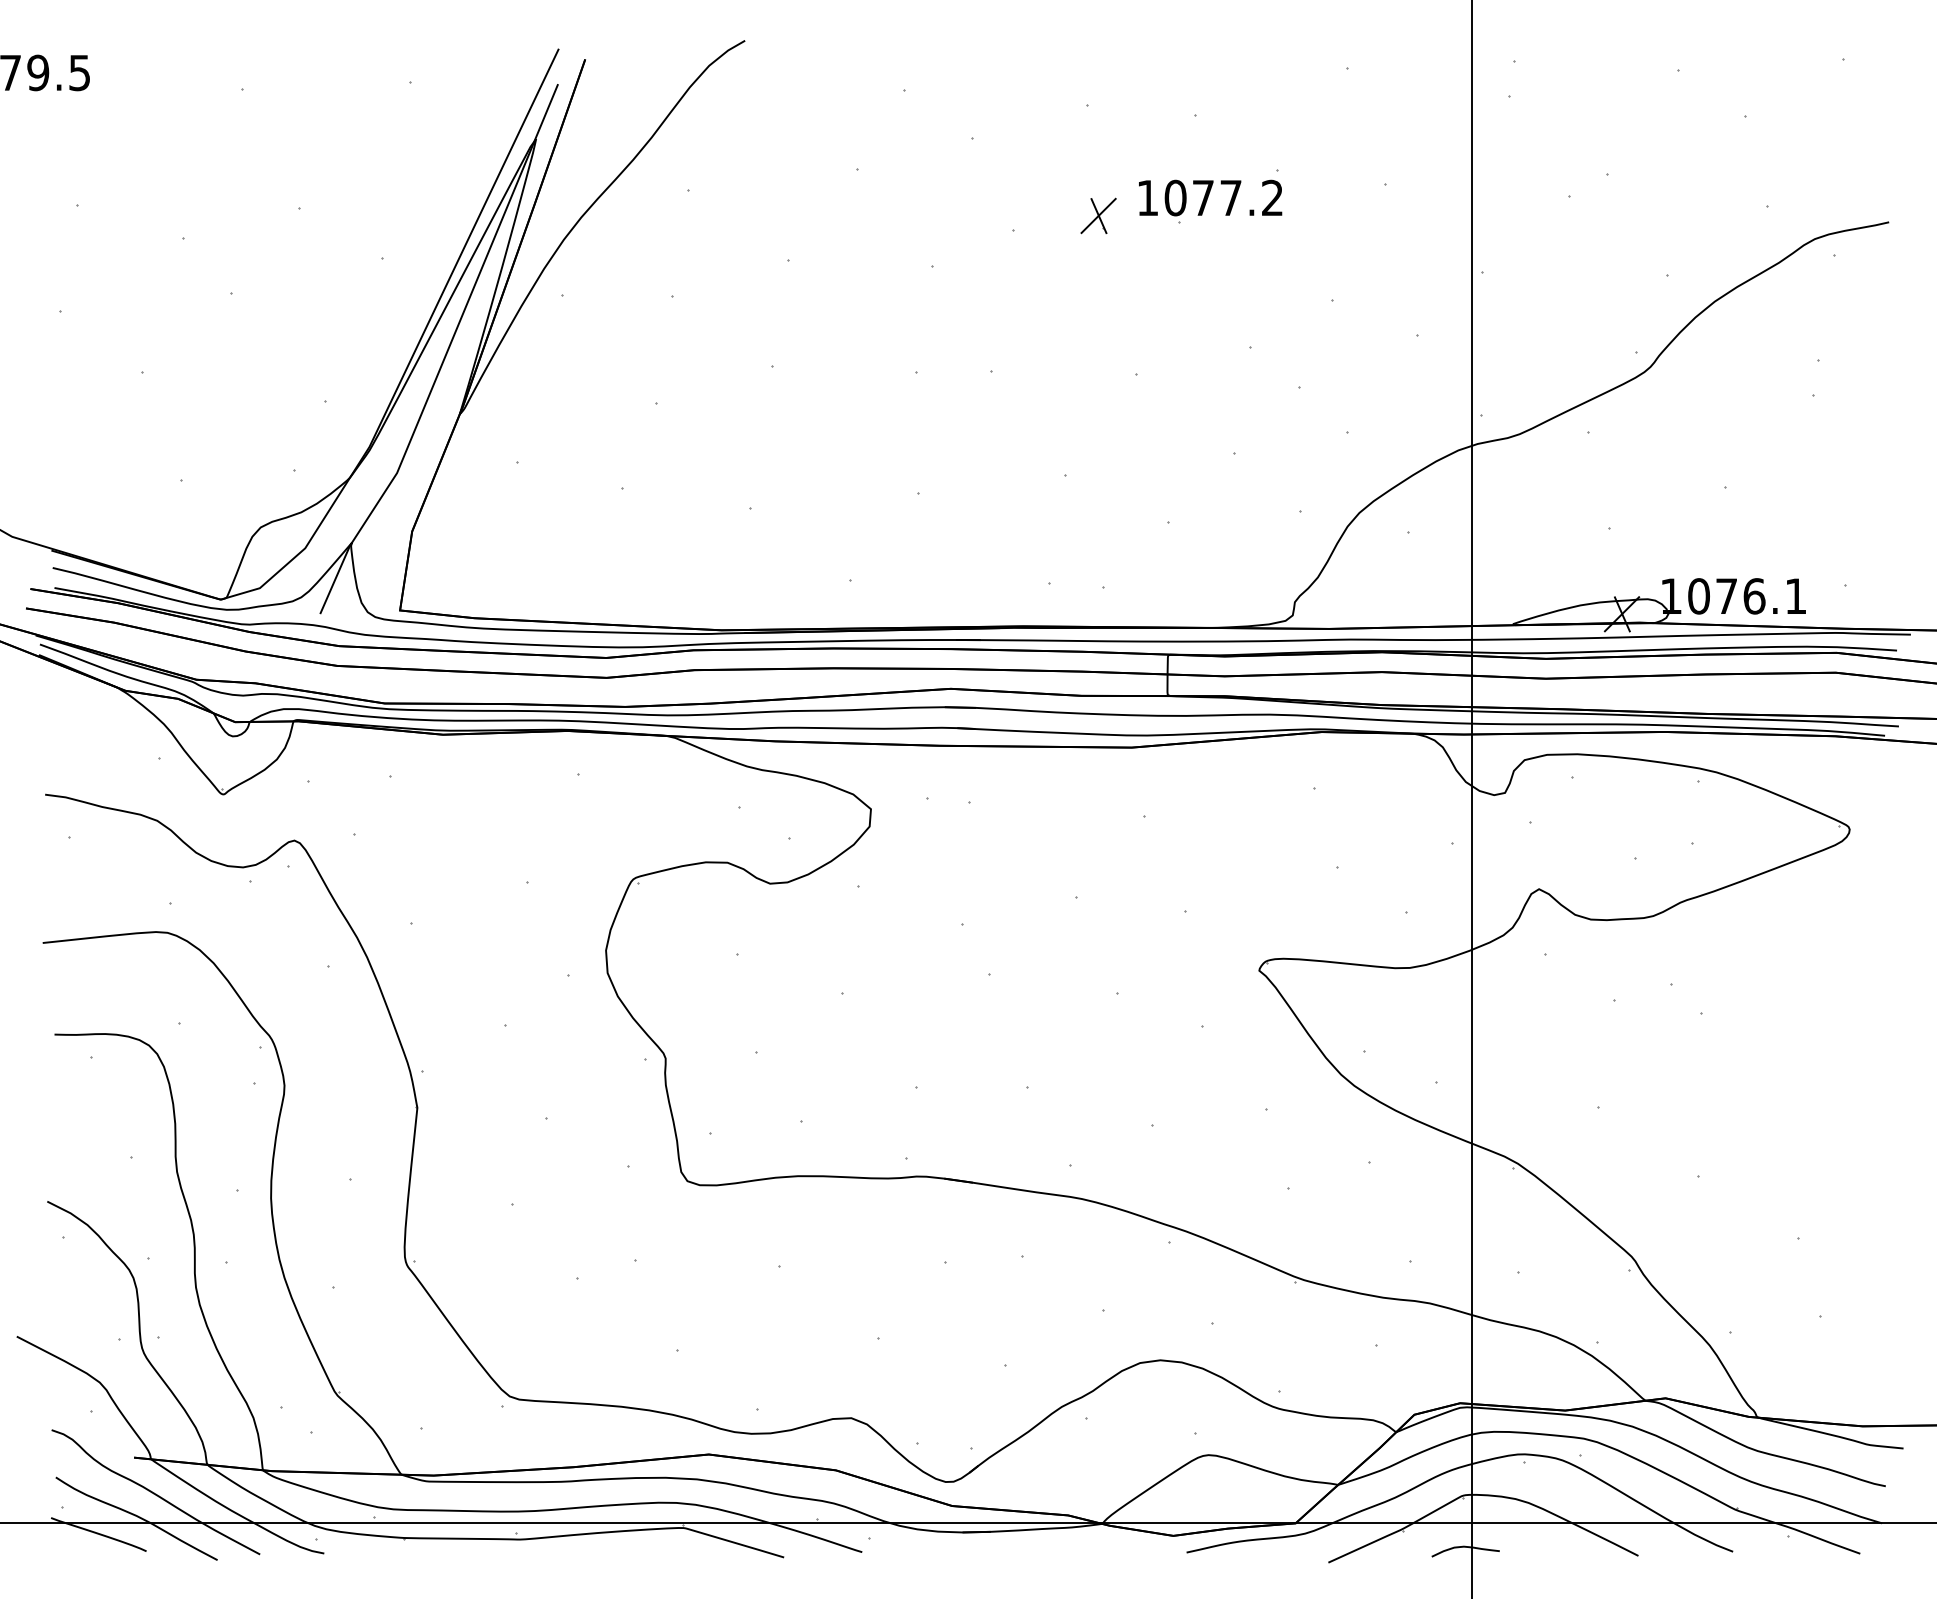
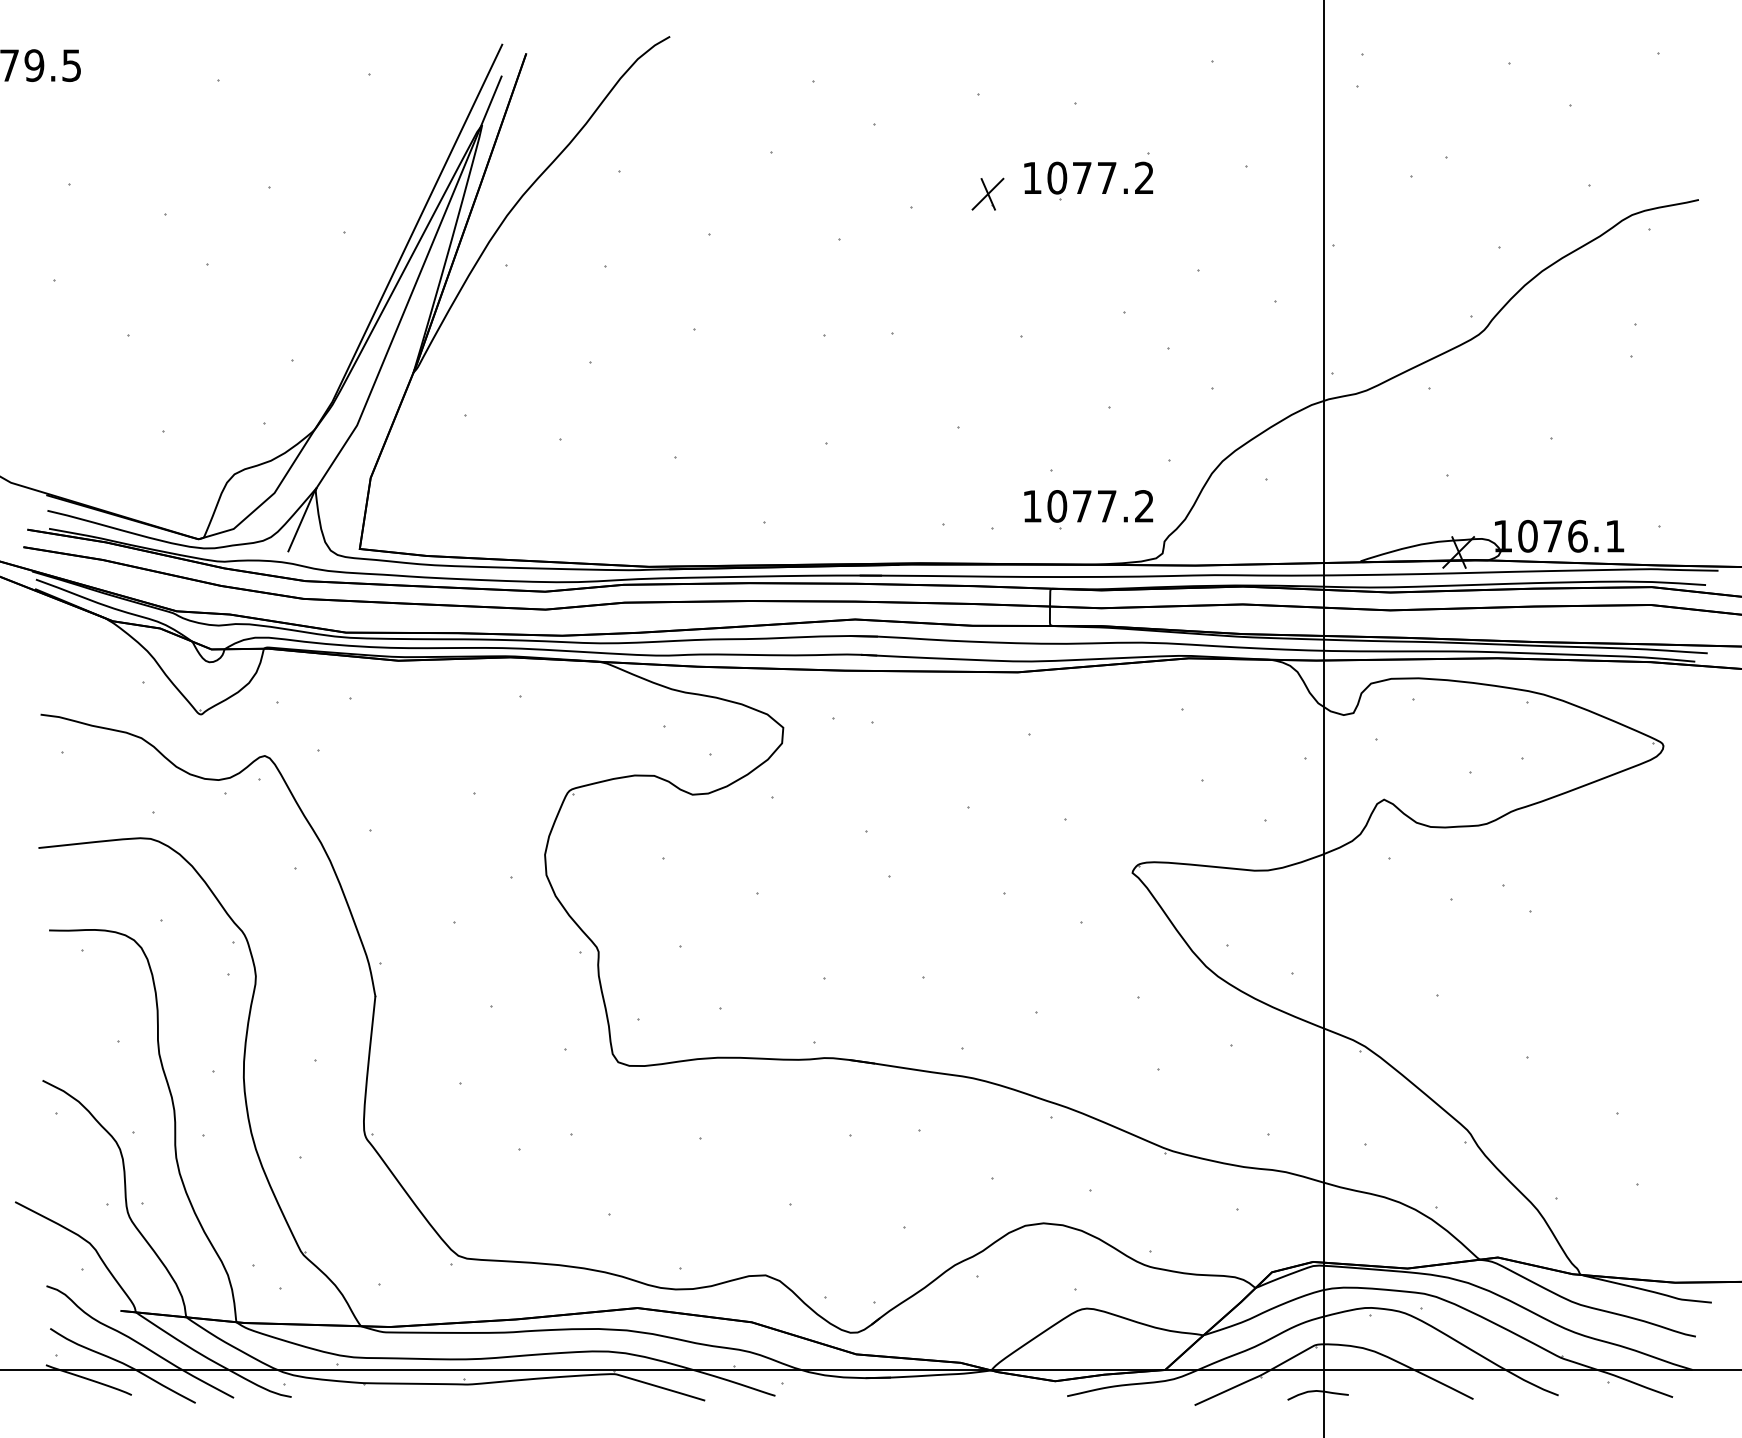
part: (1210, 566) -> (1088, 509), added

